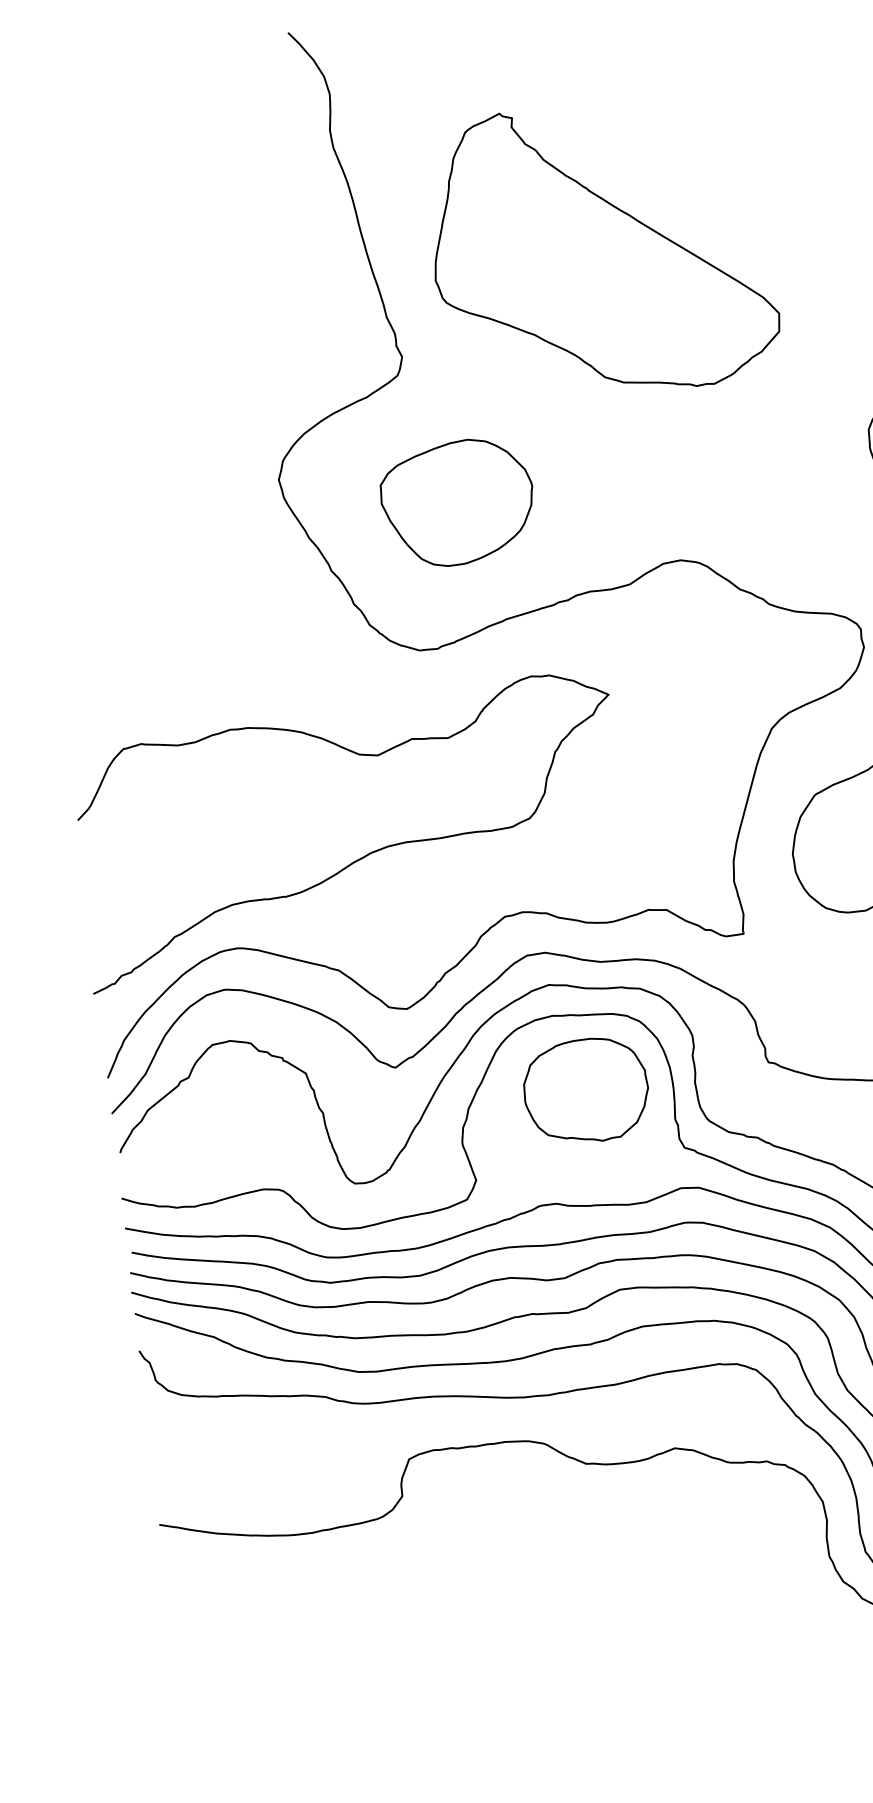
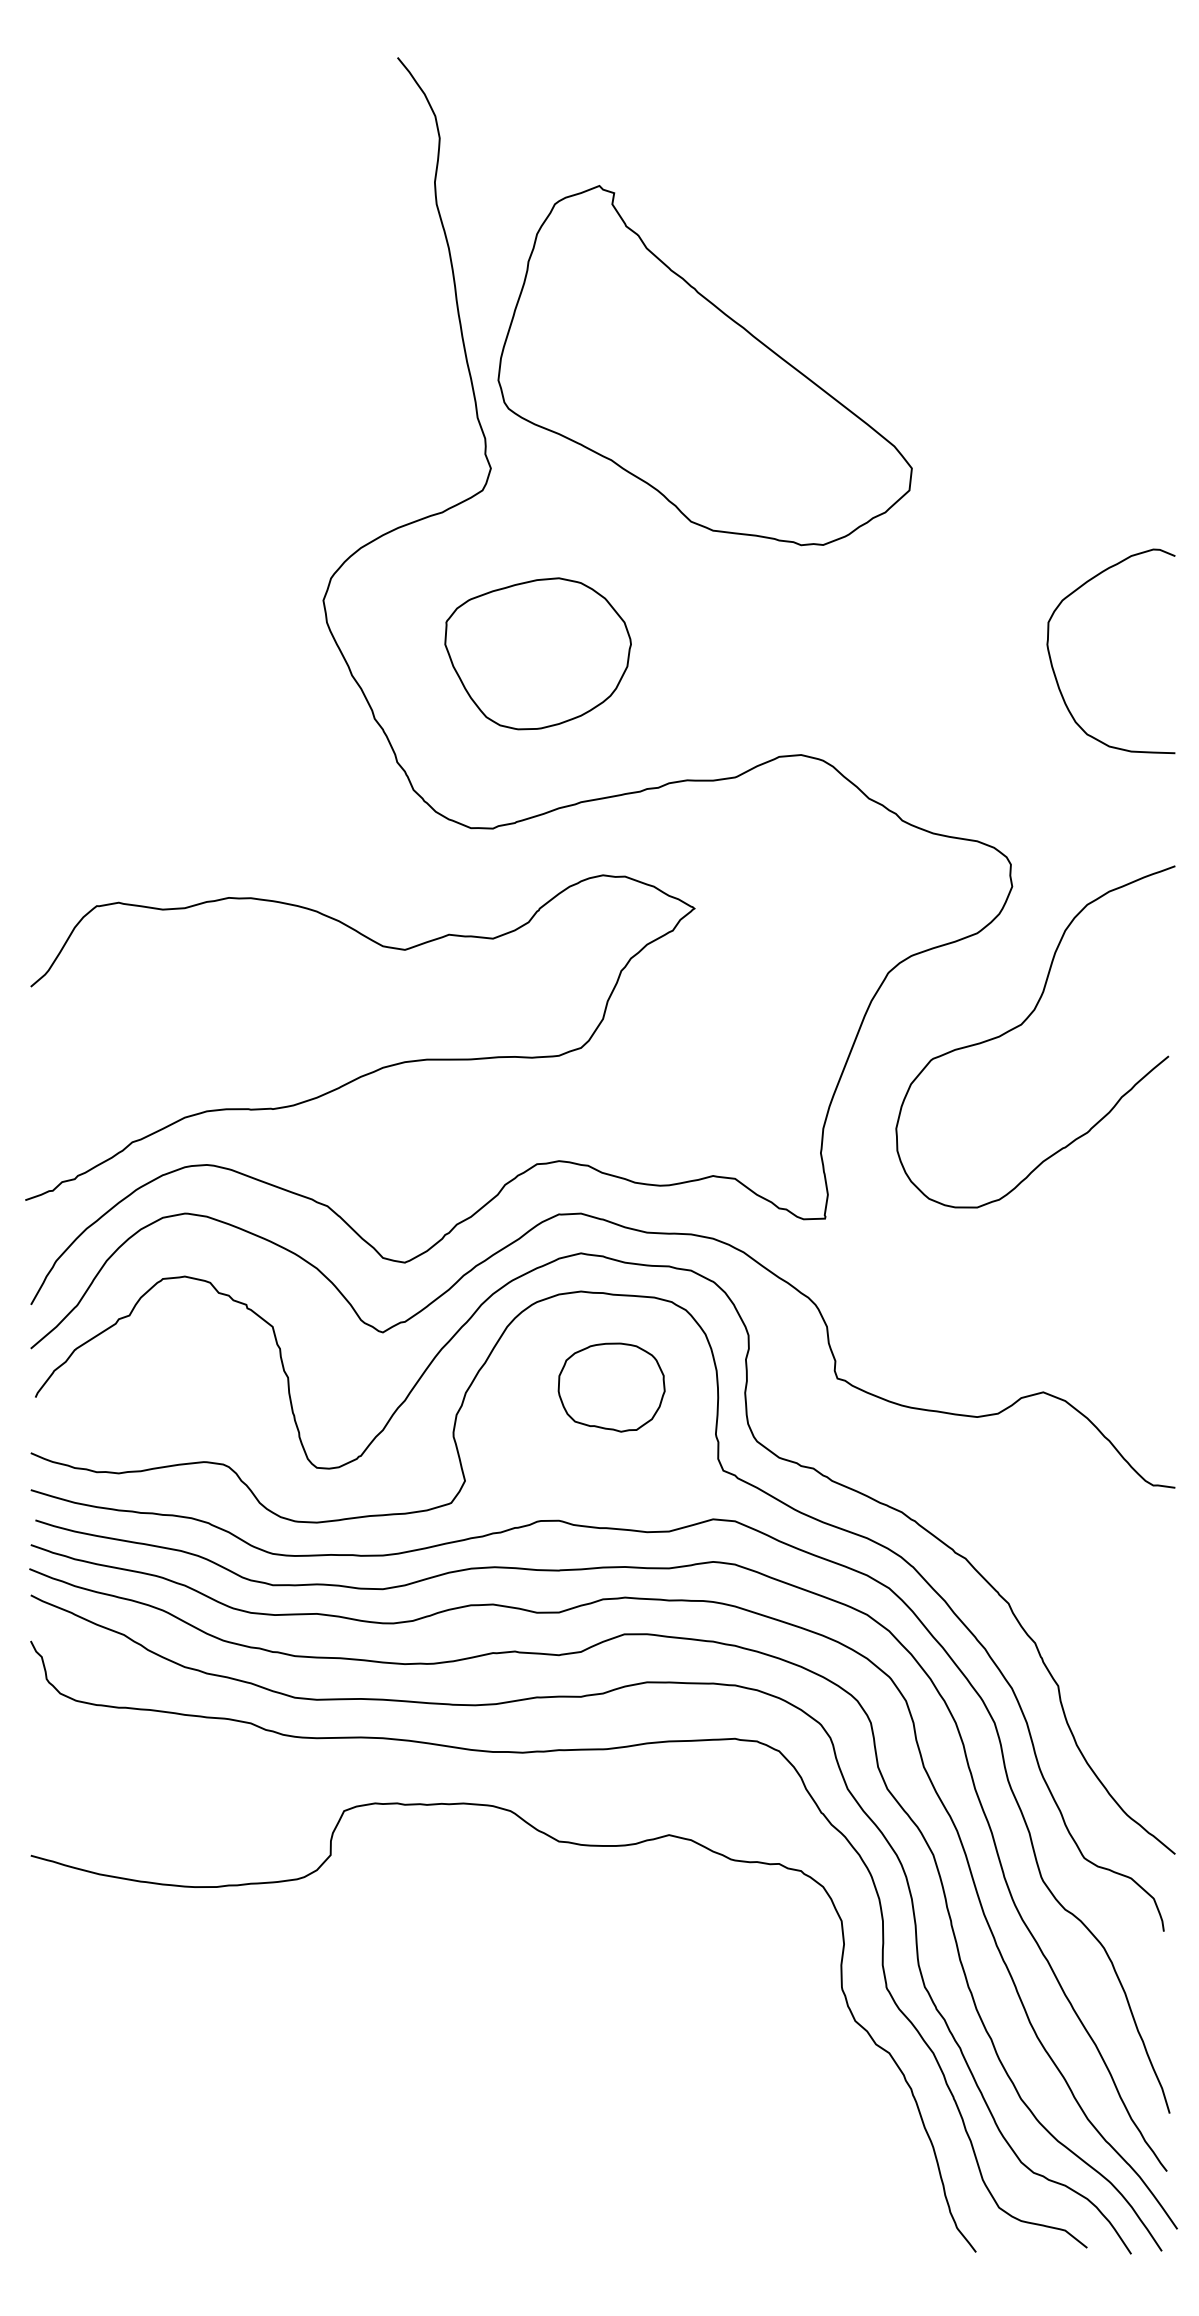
part: (601, 249) -> (704, 365), moved
part: (586, 1090) -> (611, 1387), size x0.7

